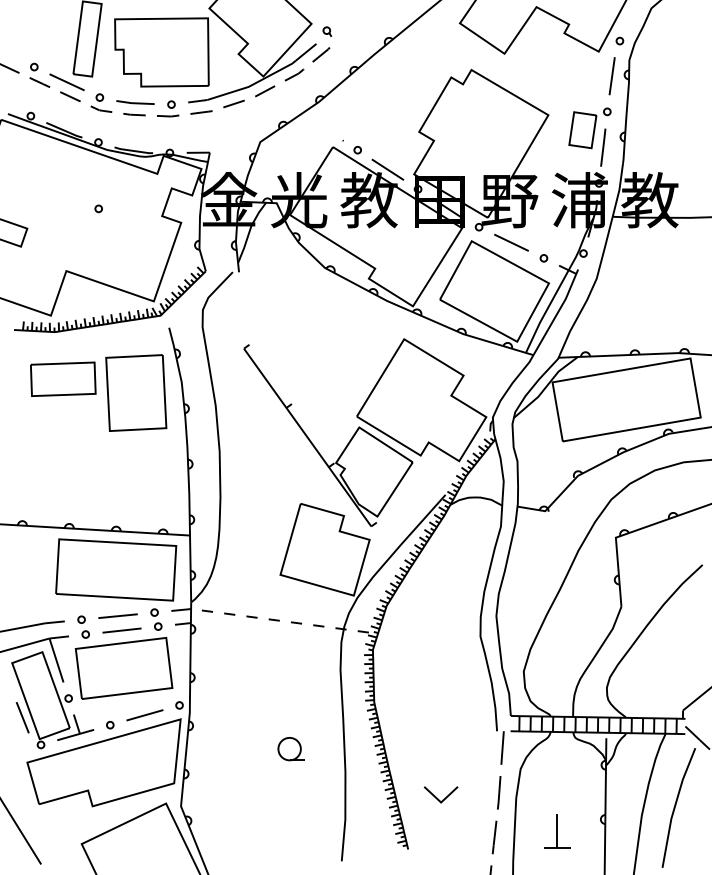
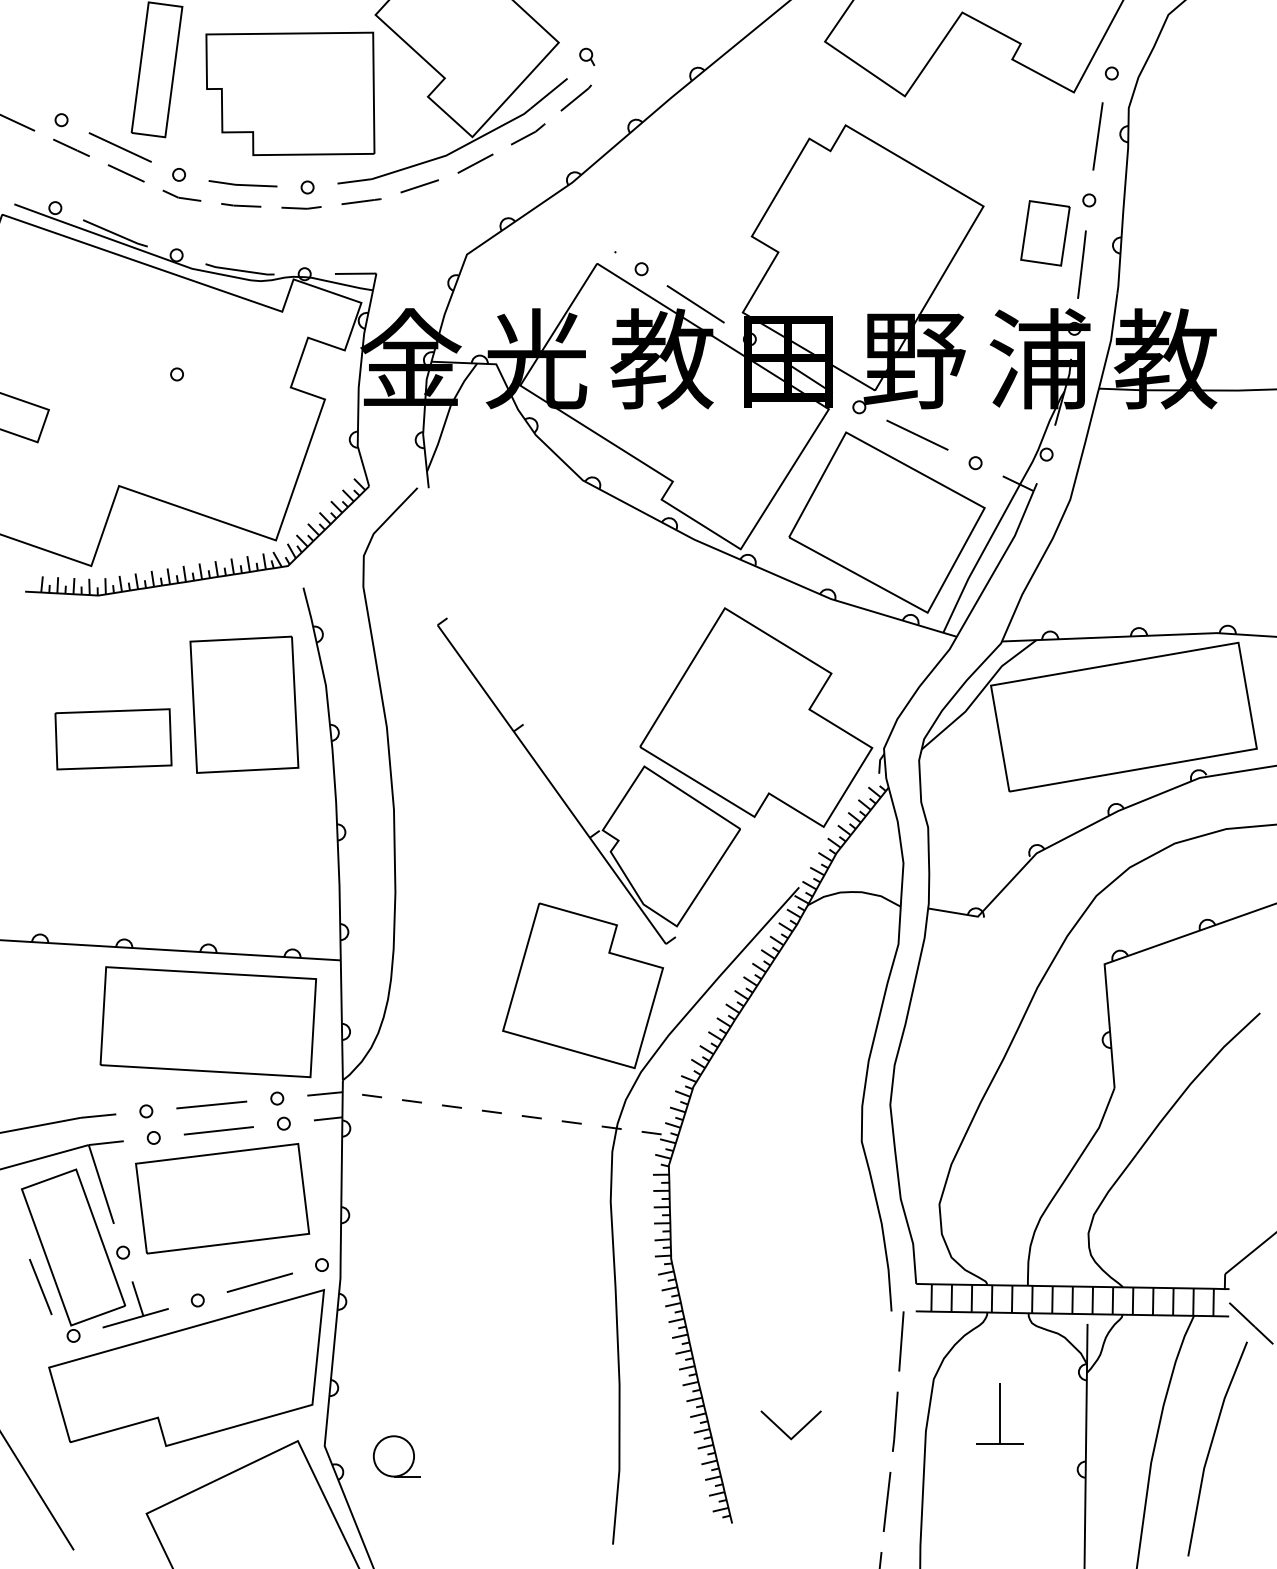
part: (63, 378) -> (113, 737), moved
part: (290, 749) -> (395, 1457), moved
part: (557, 831) -> (999, 1414), moved

